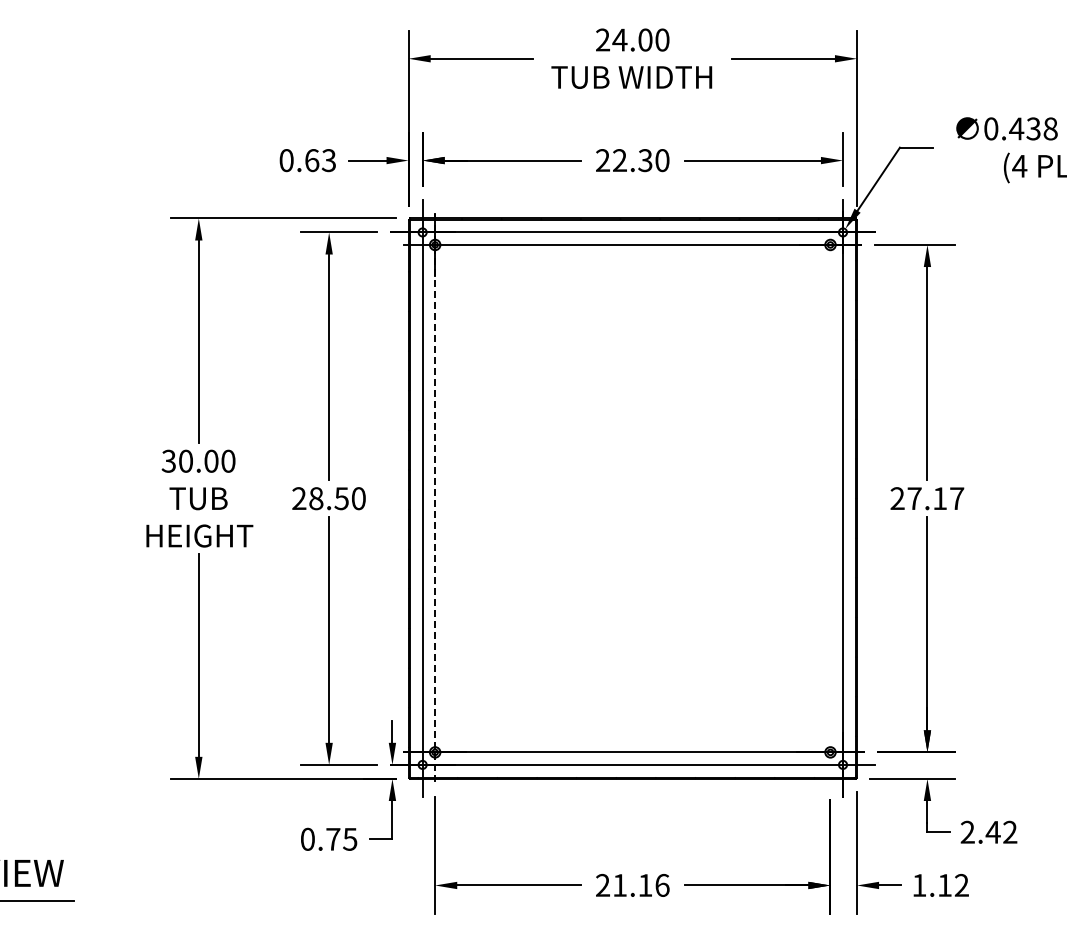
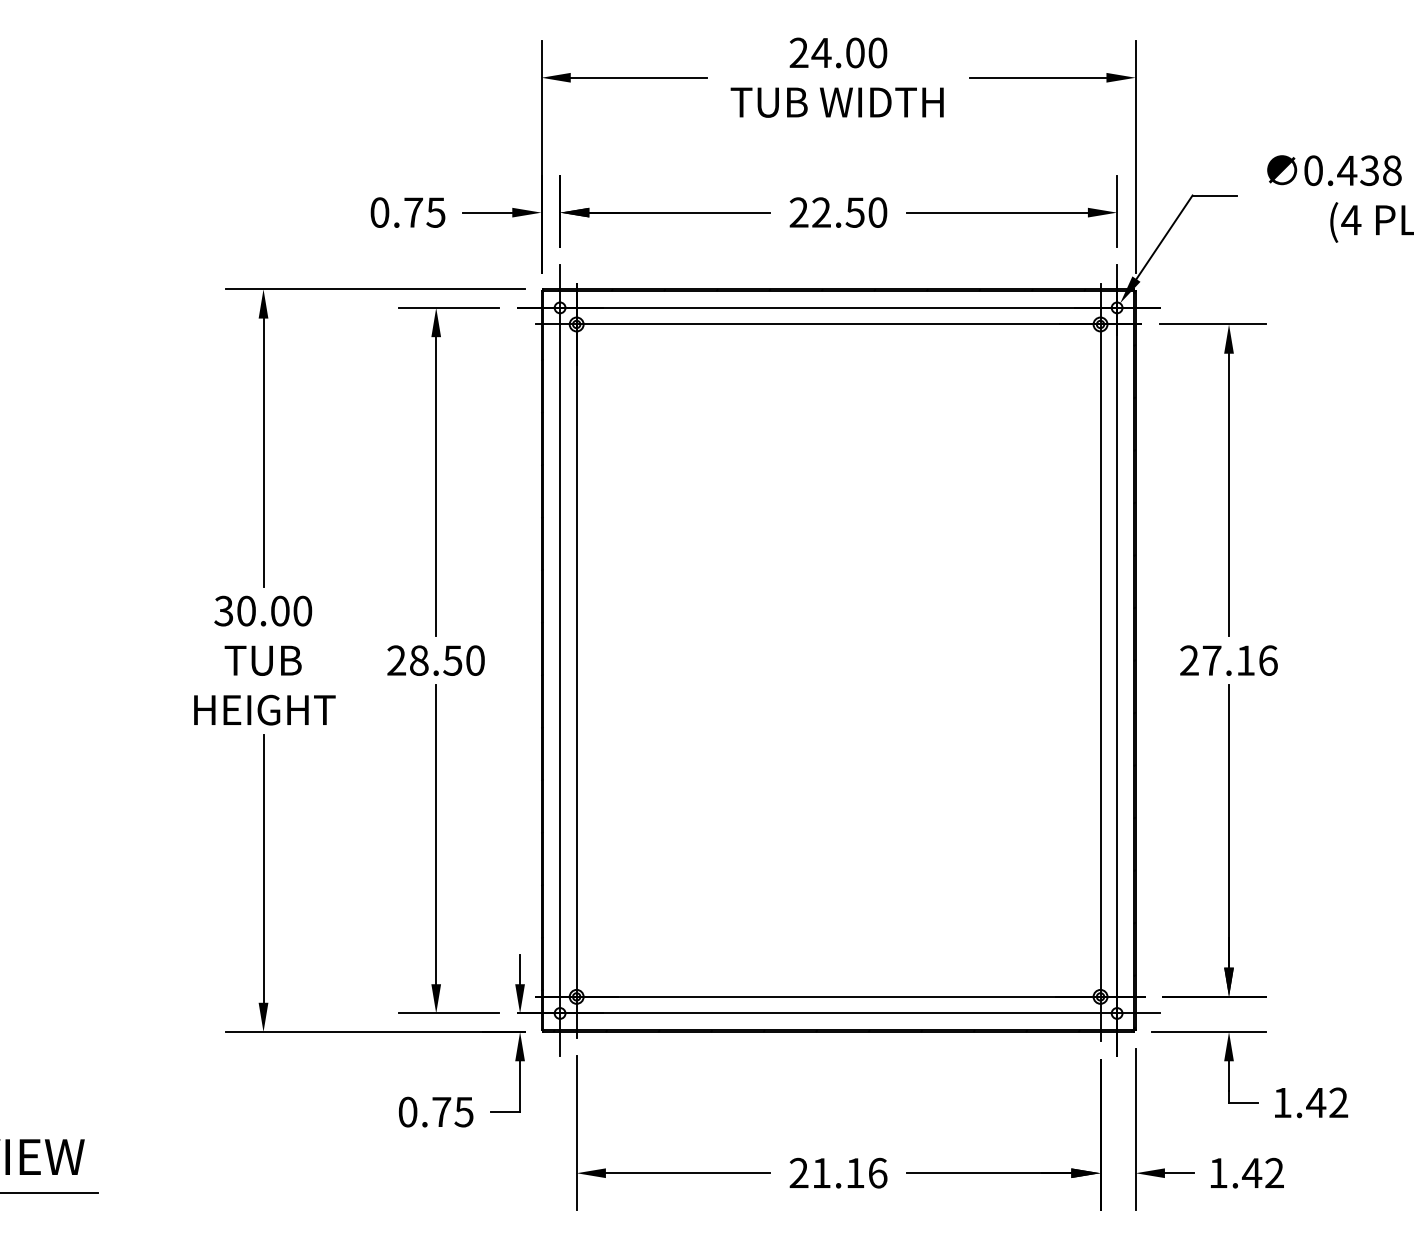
text: (320, 160) -> (424, 212), 0.63 -> 0.75
text: (645, 160) -> (855, 212), 22.30 -> 22.50
line: (435, 498) -> (577, 660), dashed -> solid
text: (957, 498) -> (1268, 660), 27.17 -> 27.16
line: (830, 499) -> (1100, 661), added
text: (967, 831) -> (1282, 1101), 2.42 -> 1.42
text: (944, 885) -> (1251, 1173), 1.12 -> 1.42

